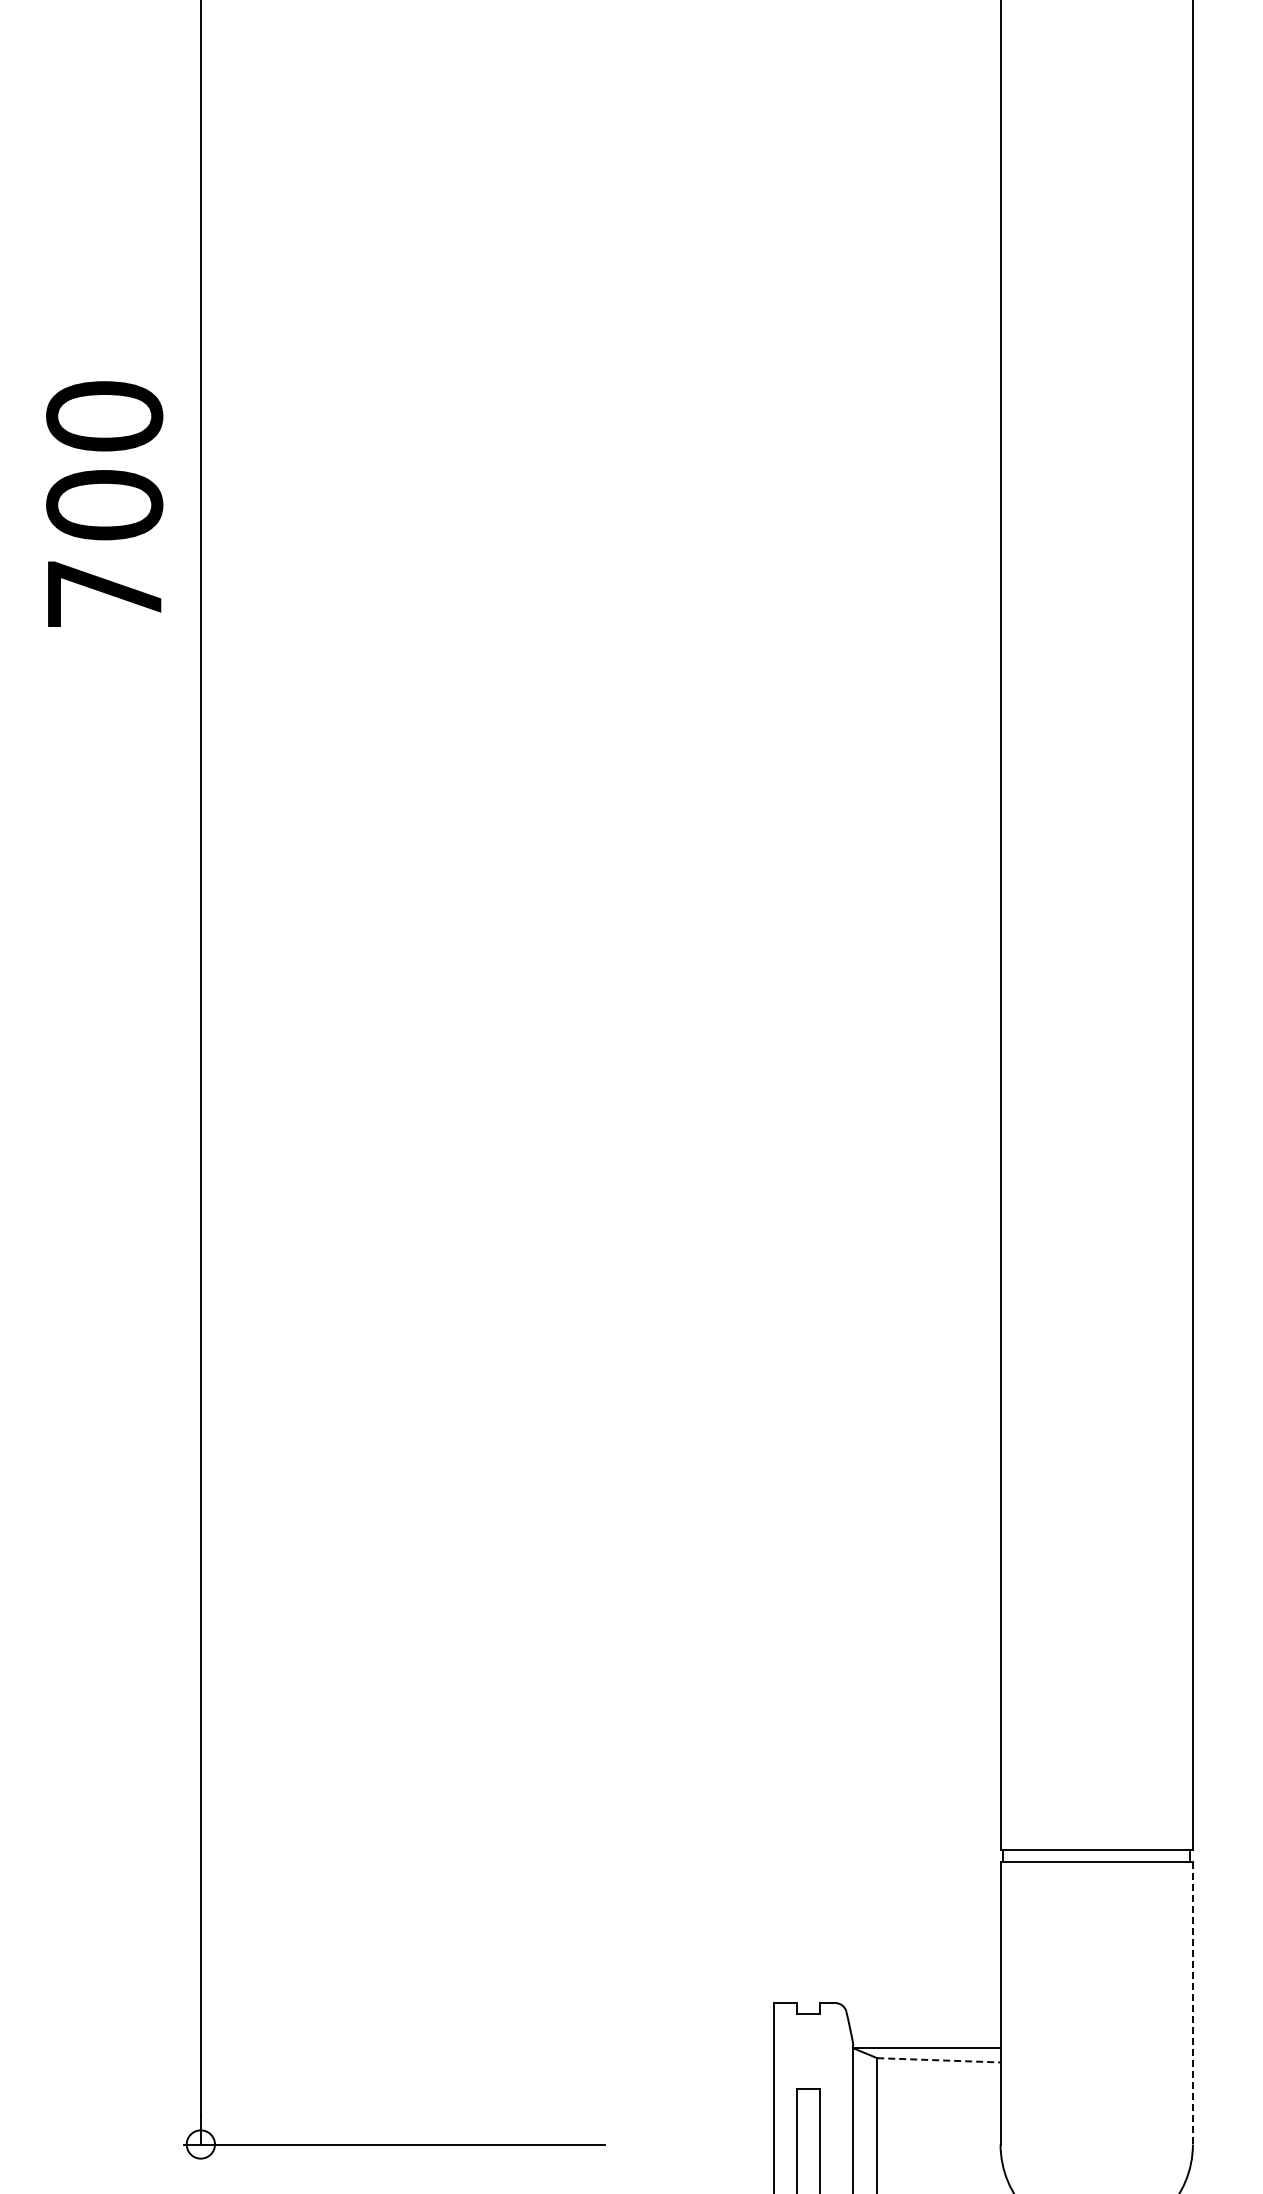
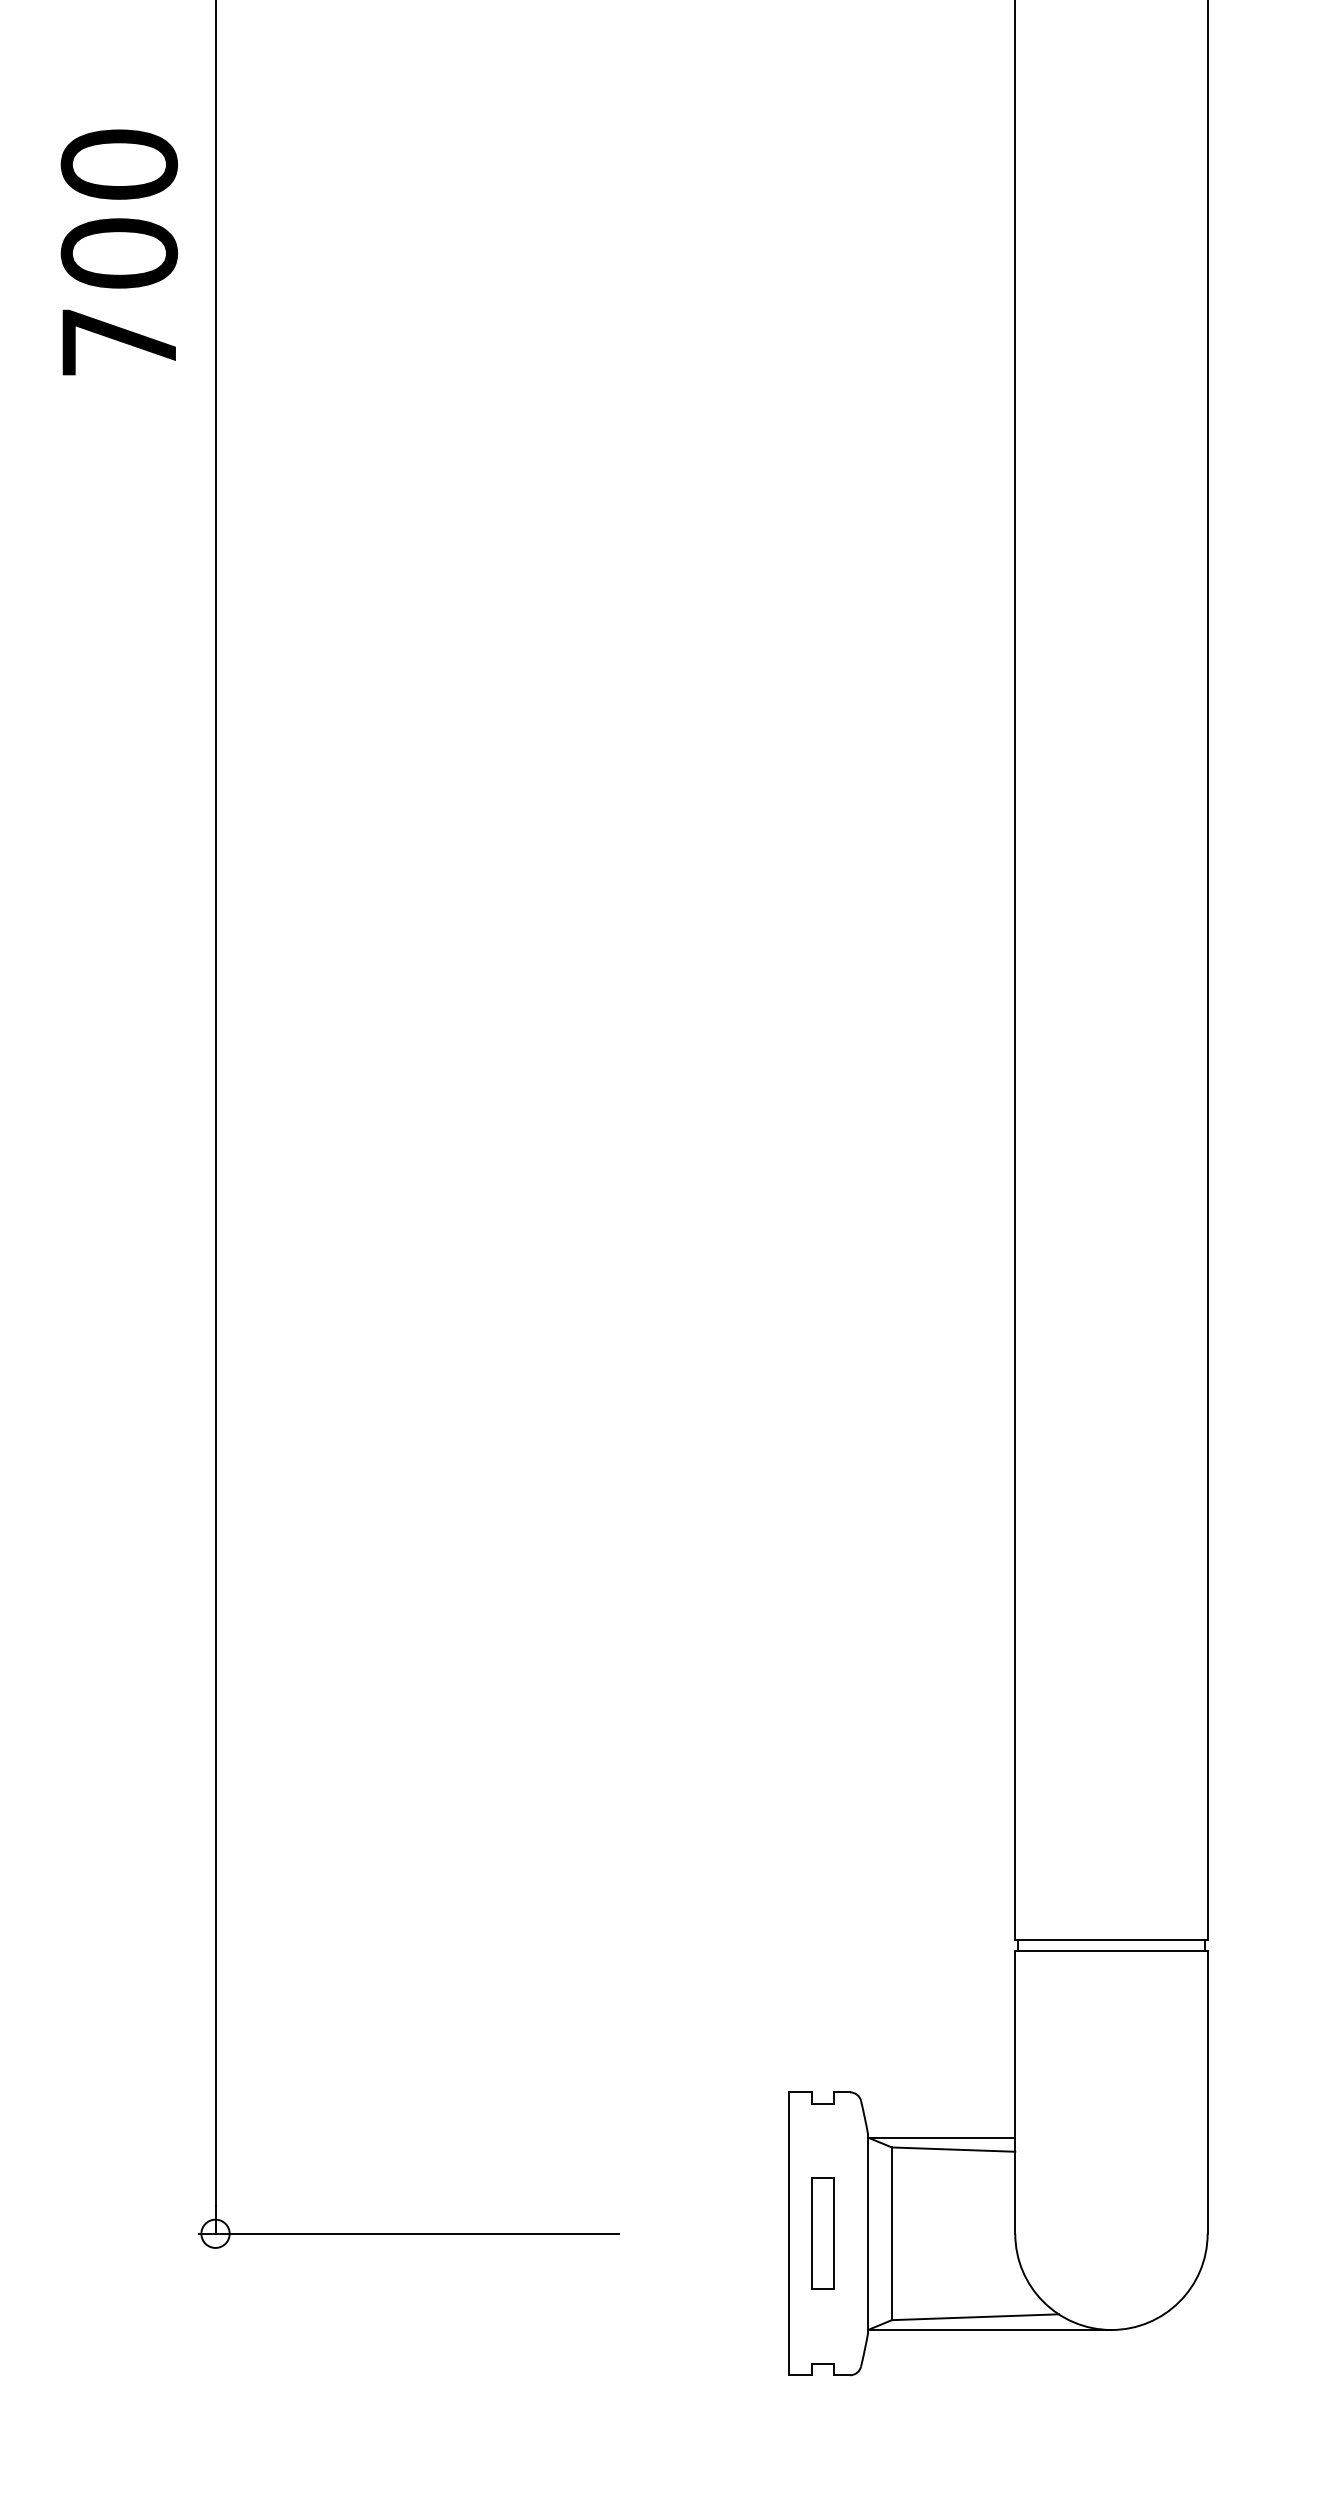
text: (104, 504) -> (119, 252), moved
line: (1192, 2003) -> (1207, 2092), dashed -> solid
line: (938, 2060) -> (953, 2149), dashed -> solid

